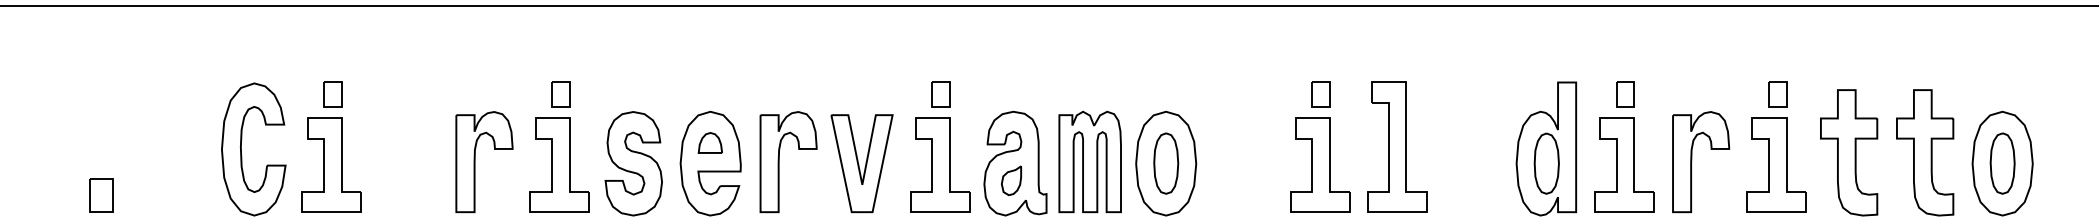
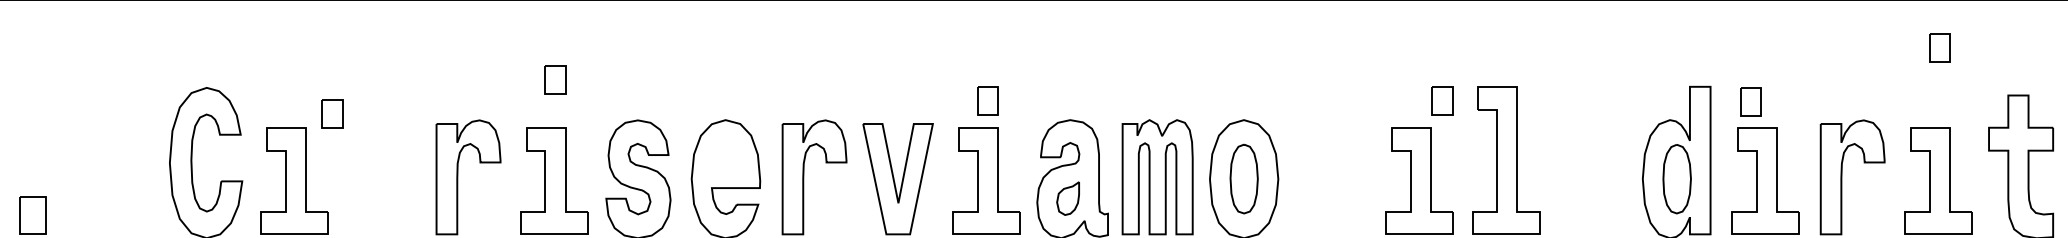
part: (332, 94) -> (332, 114), moved
part: (560, 94) -> (555, 79), moved
part: (1320, 94) -> (1441, 100), moved
part: (1625, 94) -> (1750, 101), moved
part: (1777, 94) -> (1939, 48), moved
part: (709, 142) -> (724, 155), removed

